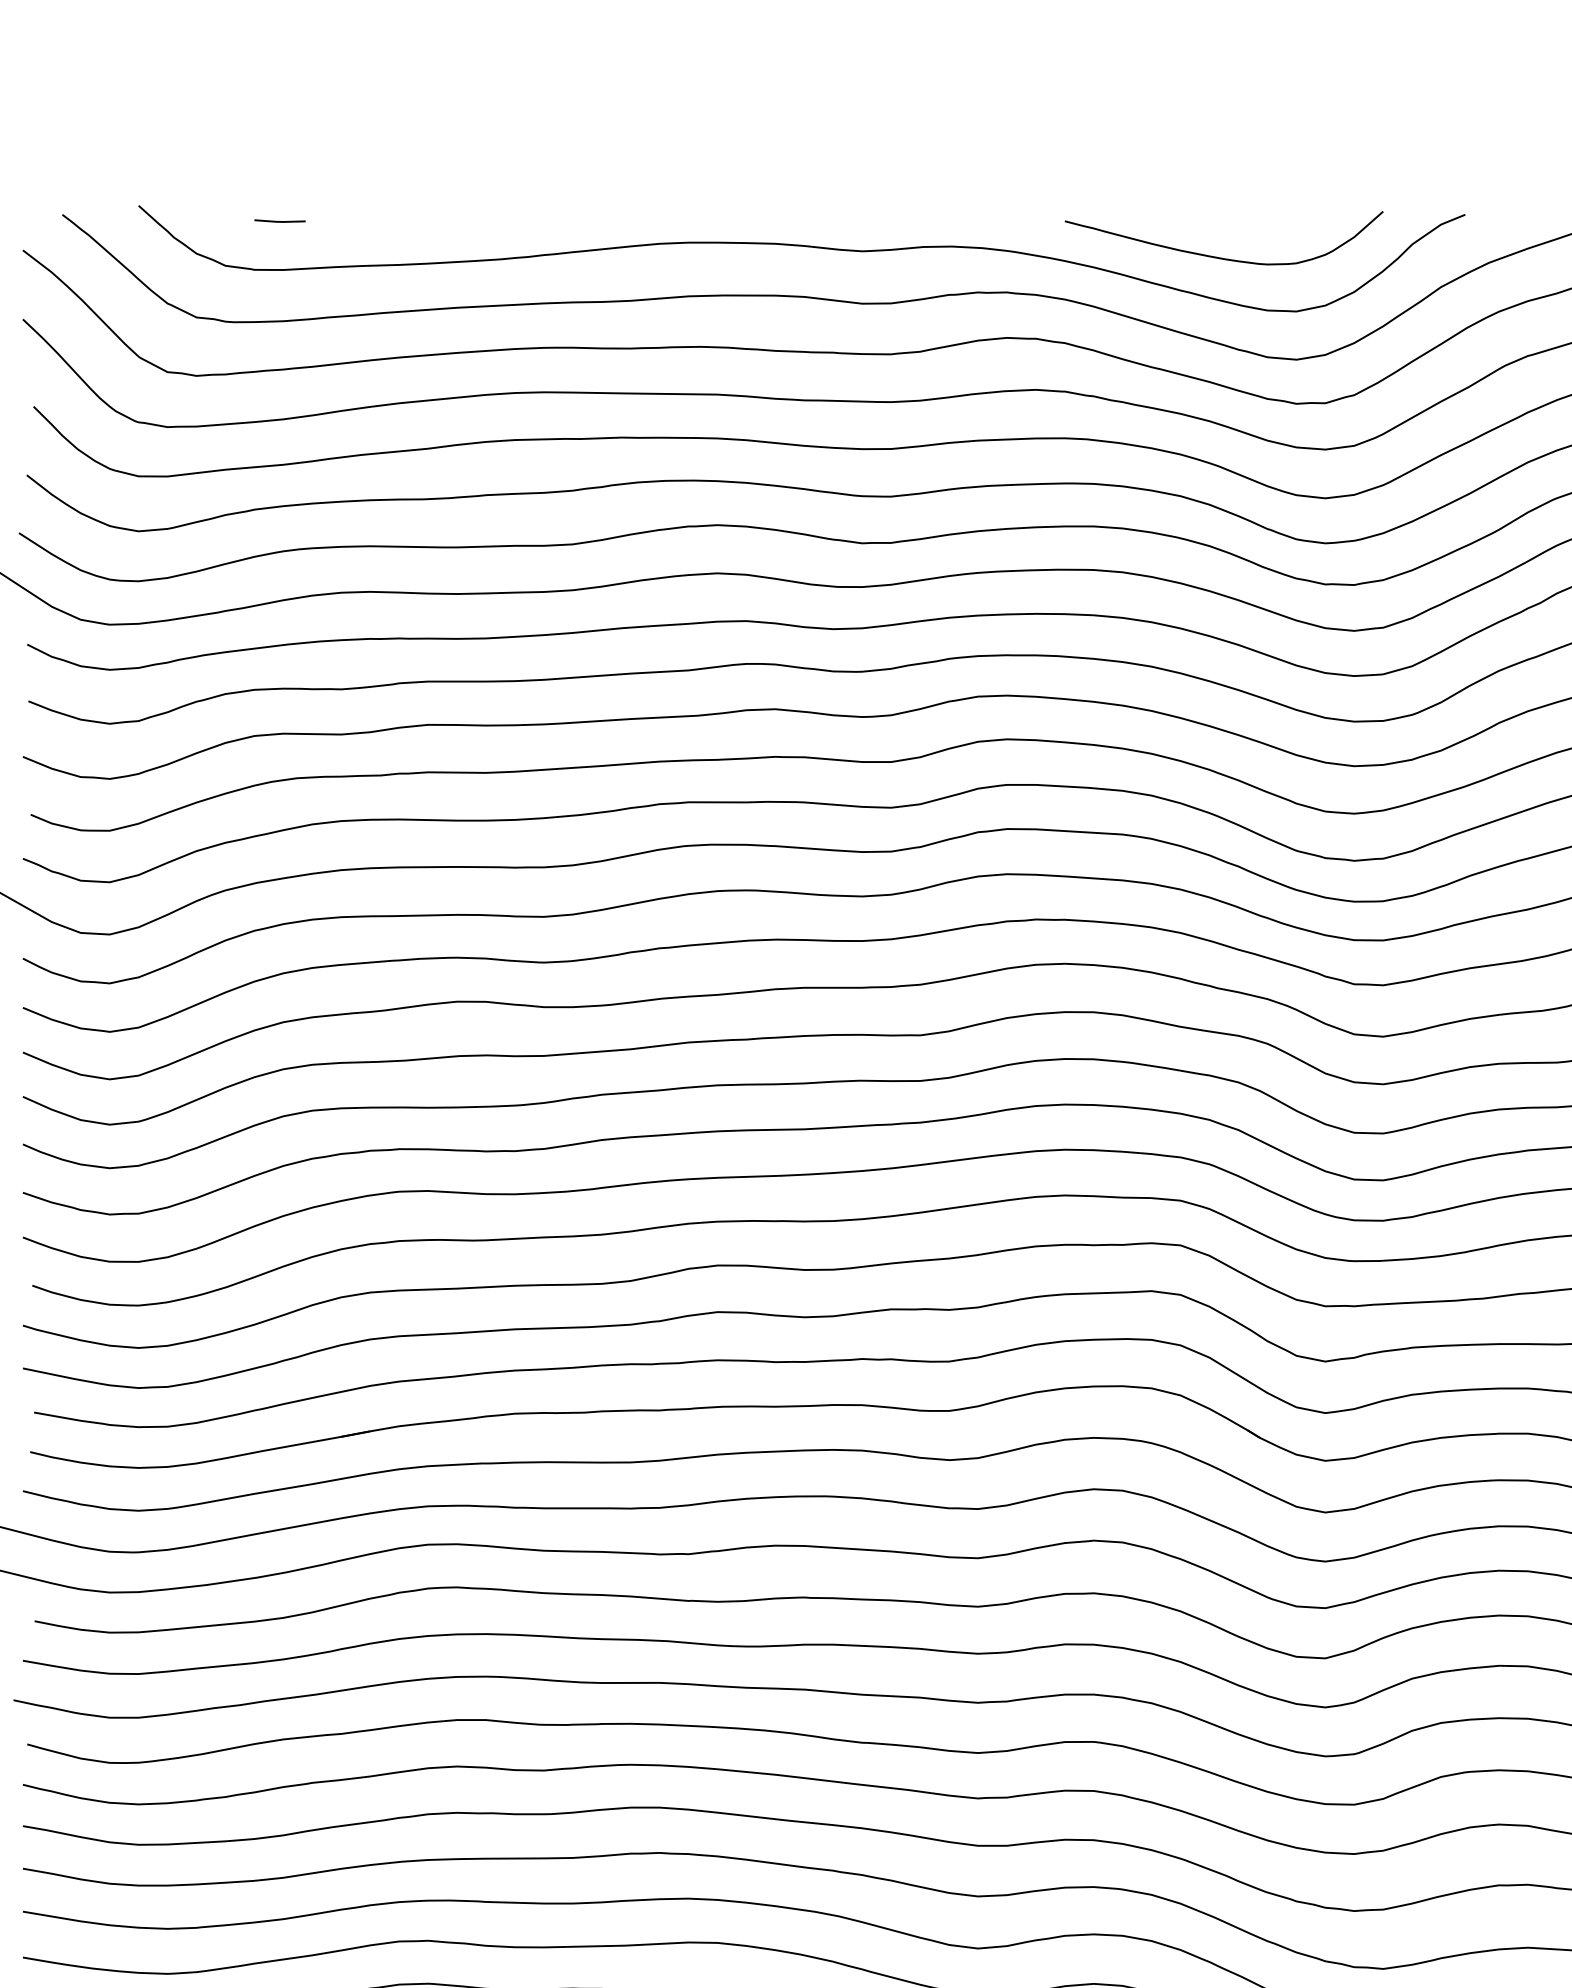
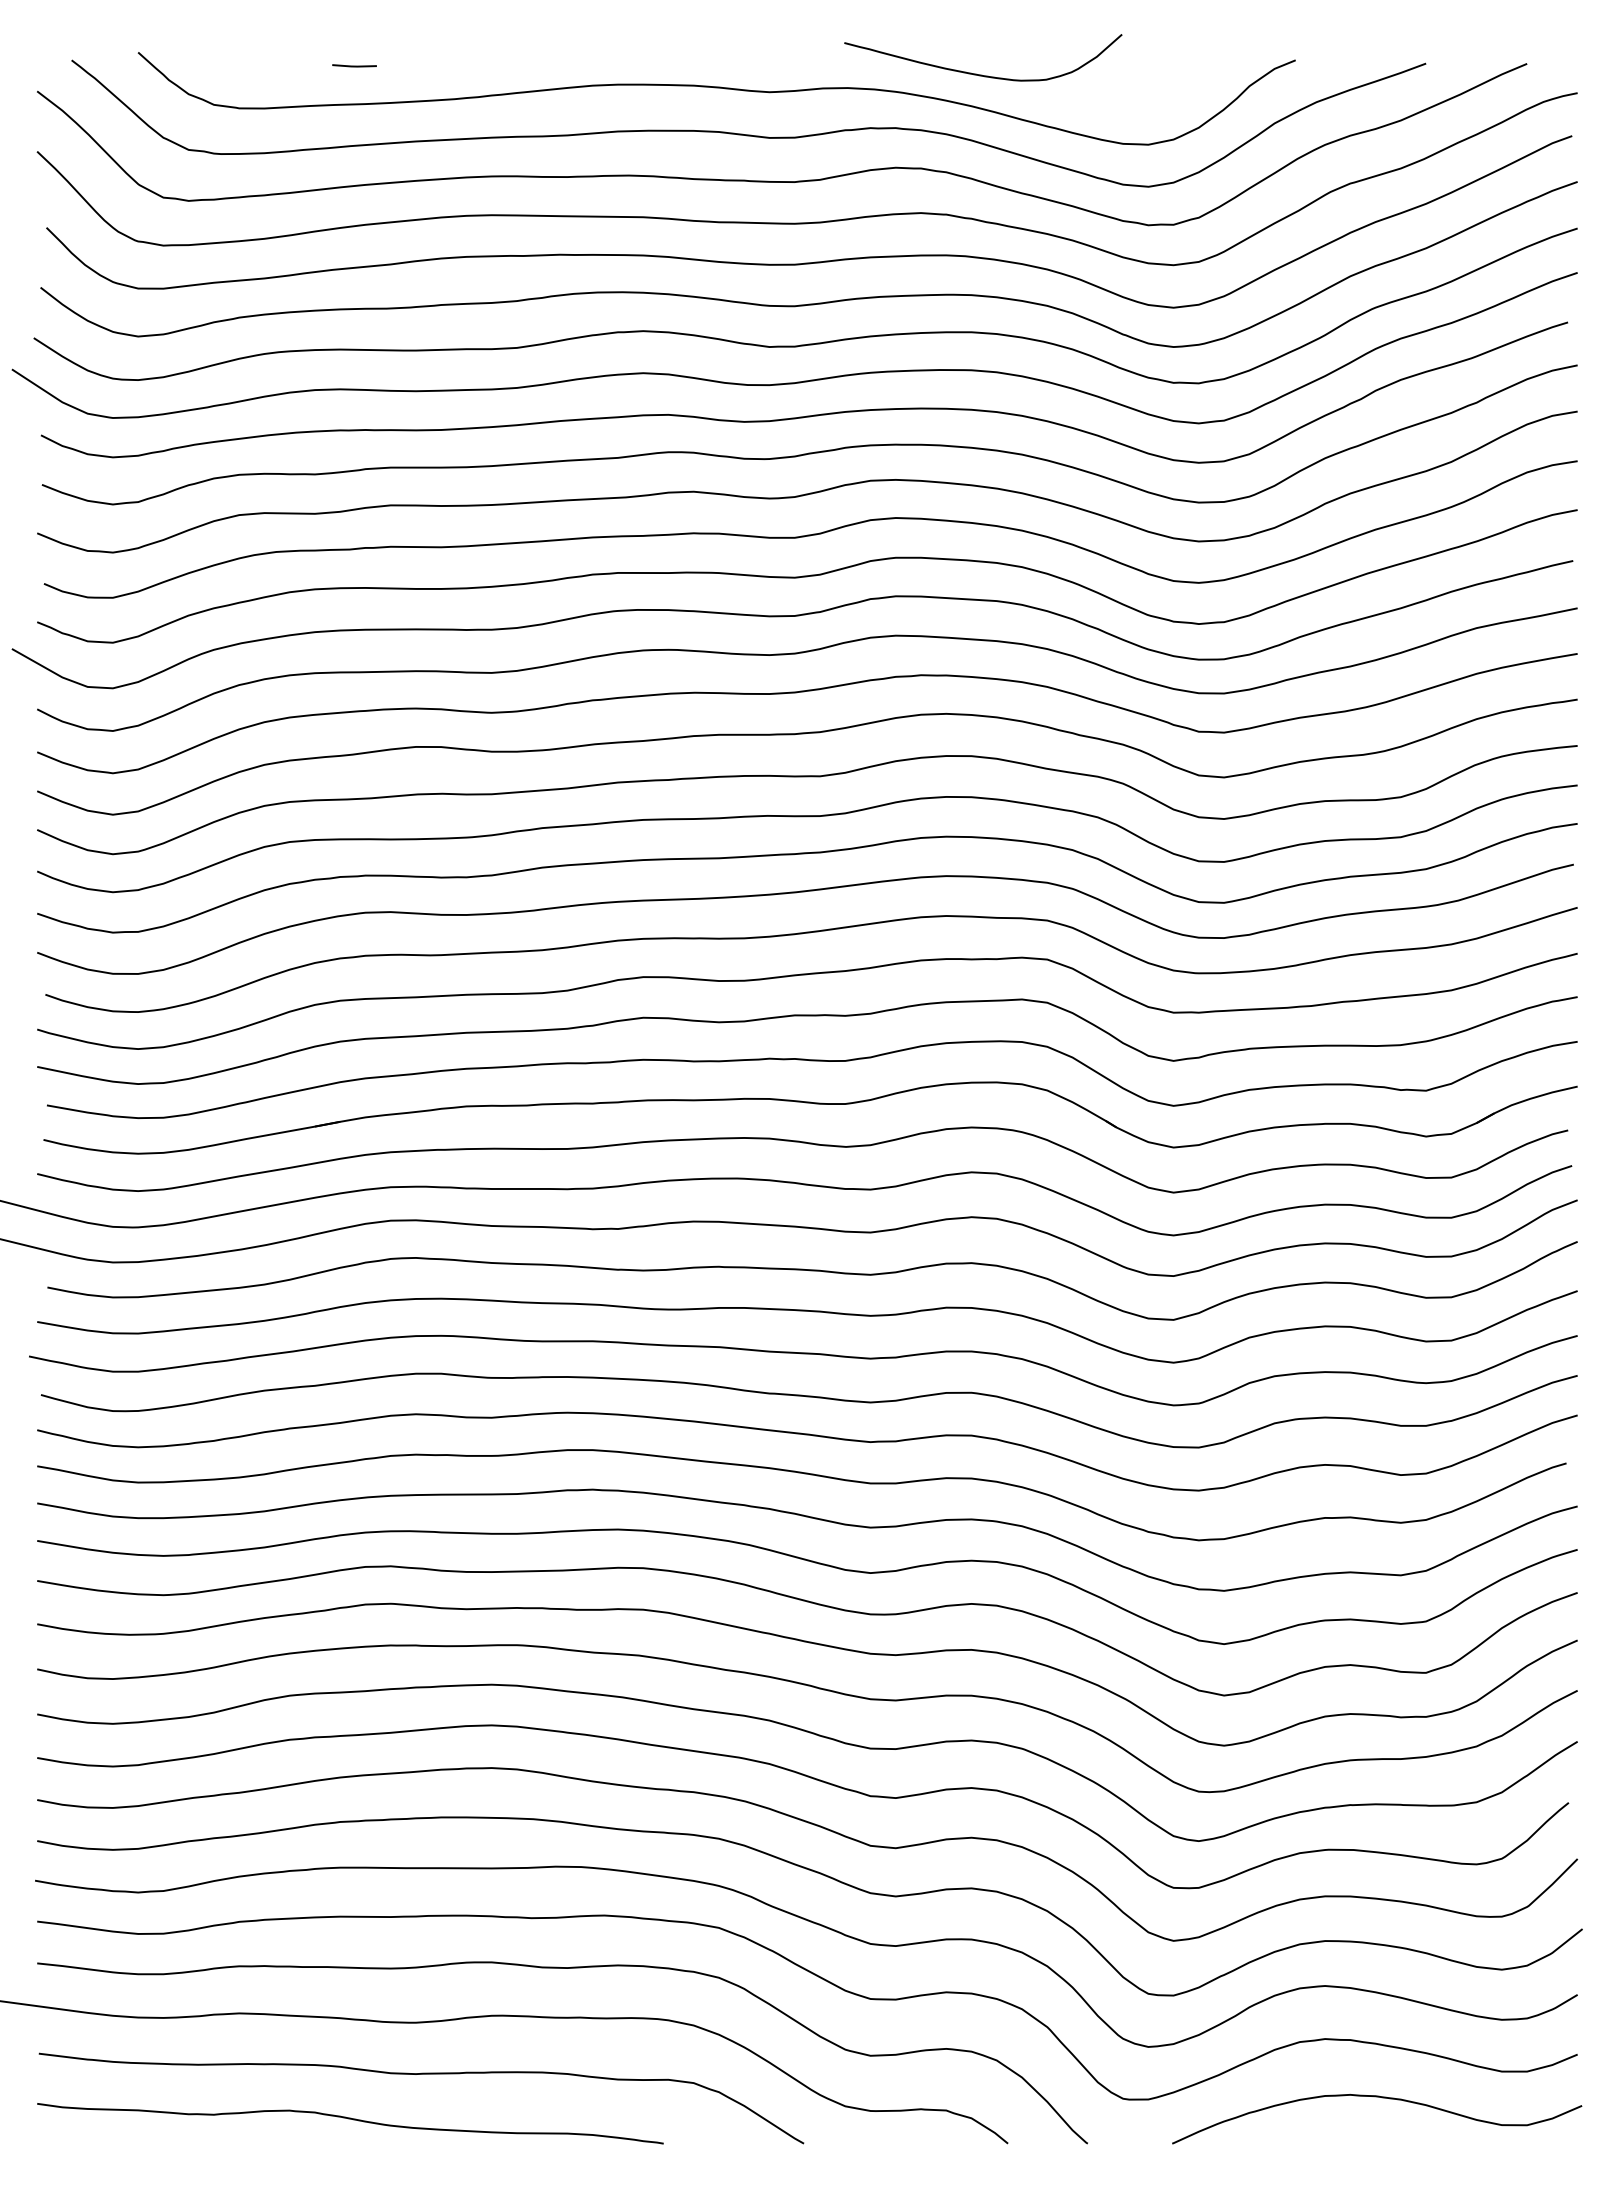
line: (279, 220) -> (354, 65), moved
curve: (1223, 257) -> (982, 74), moved

